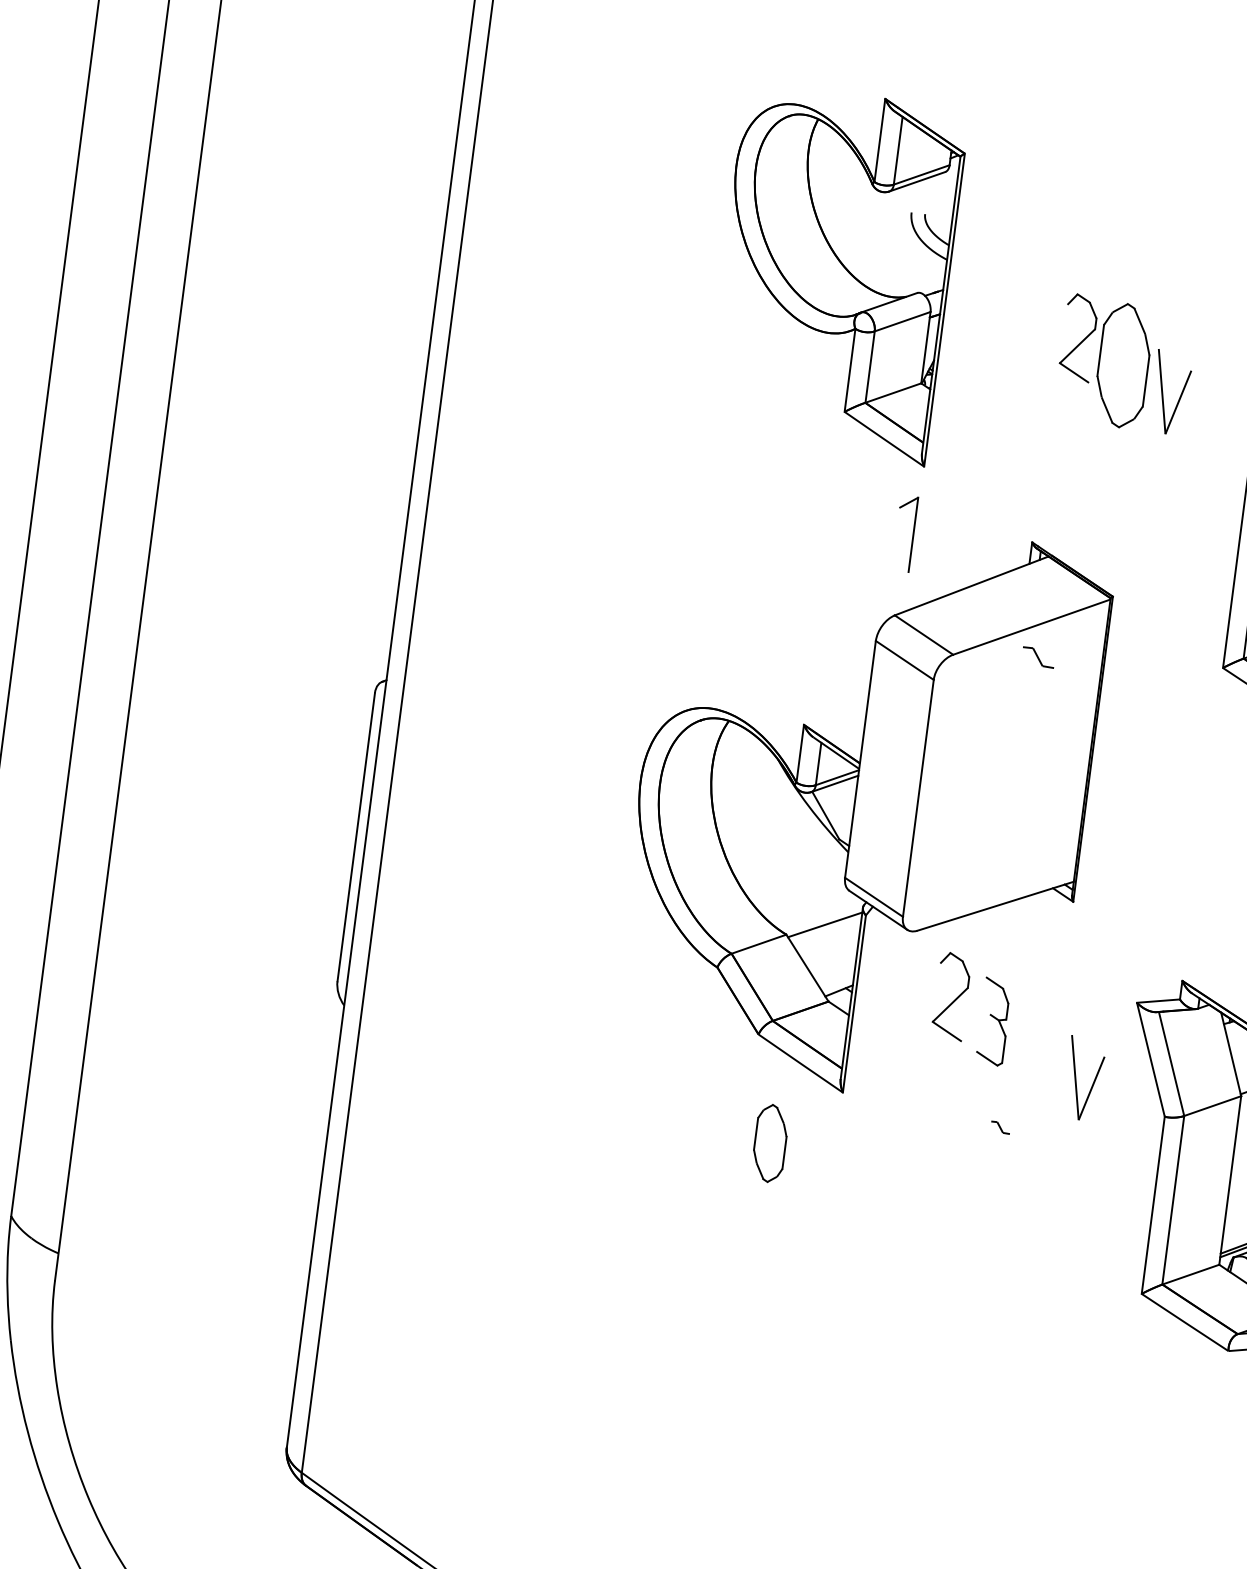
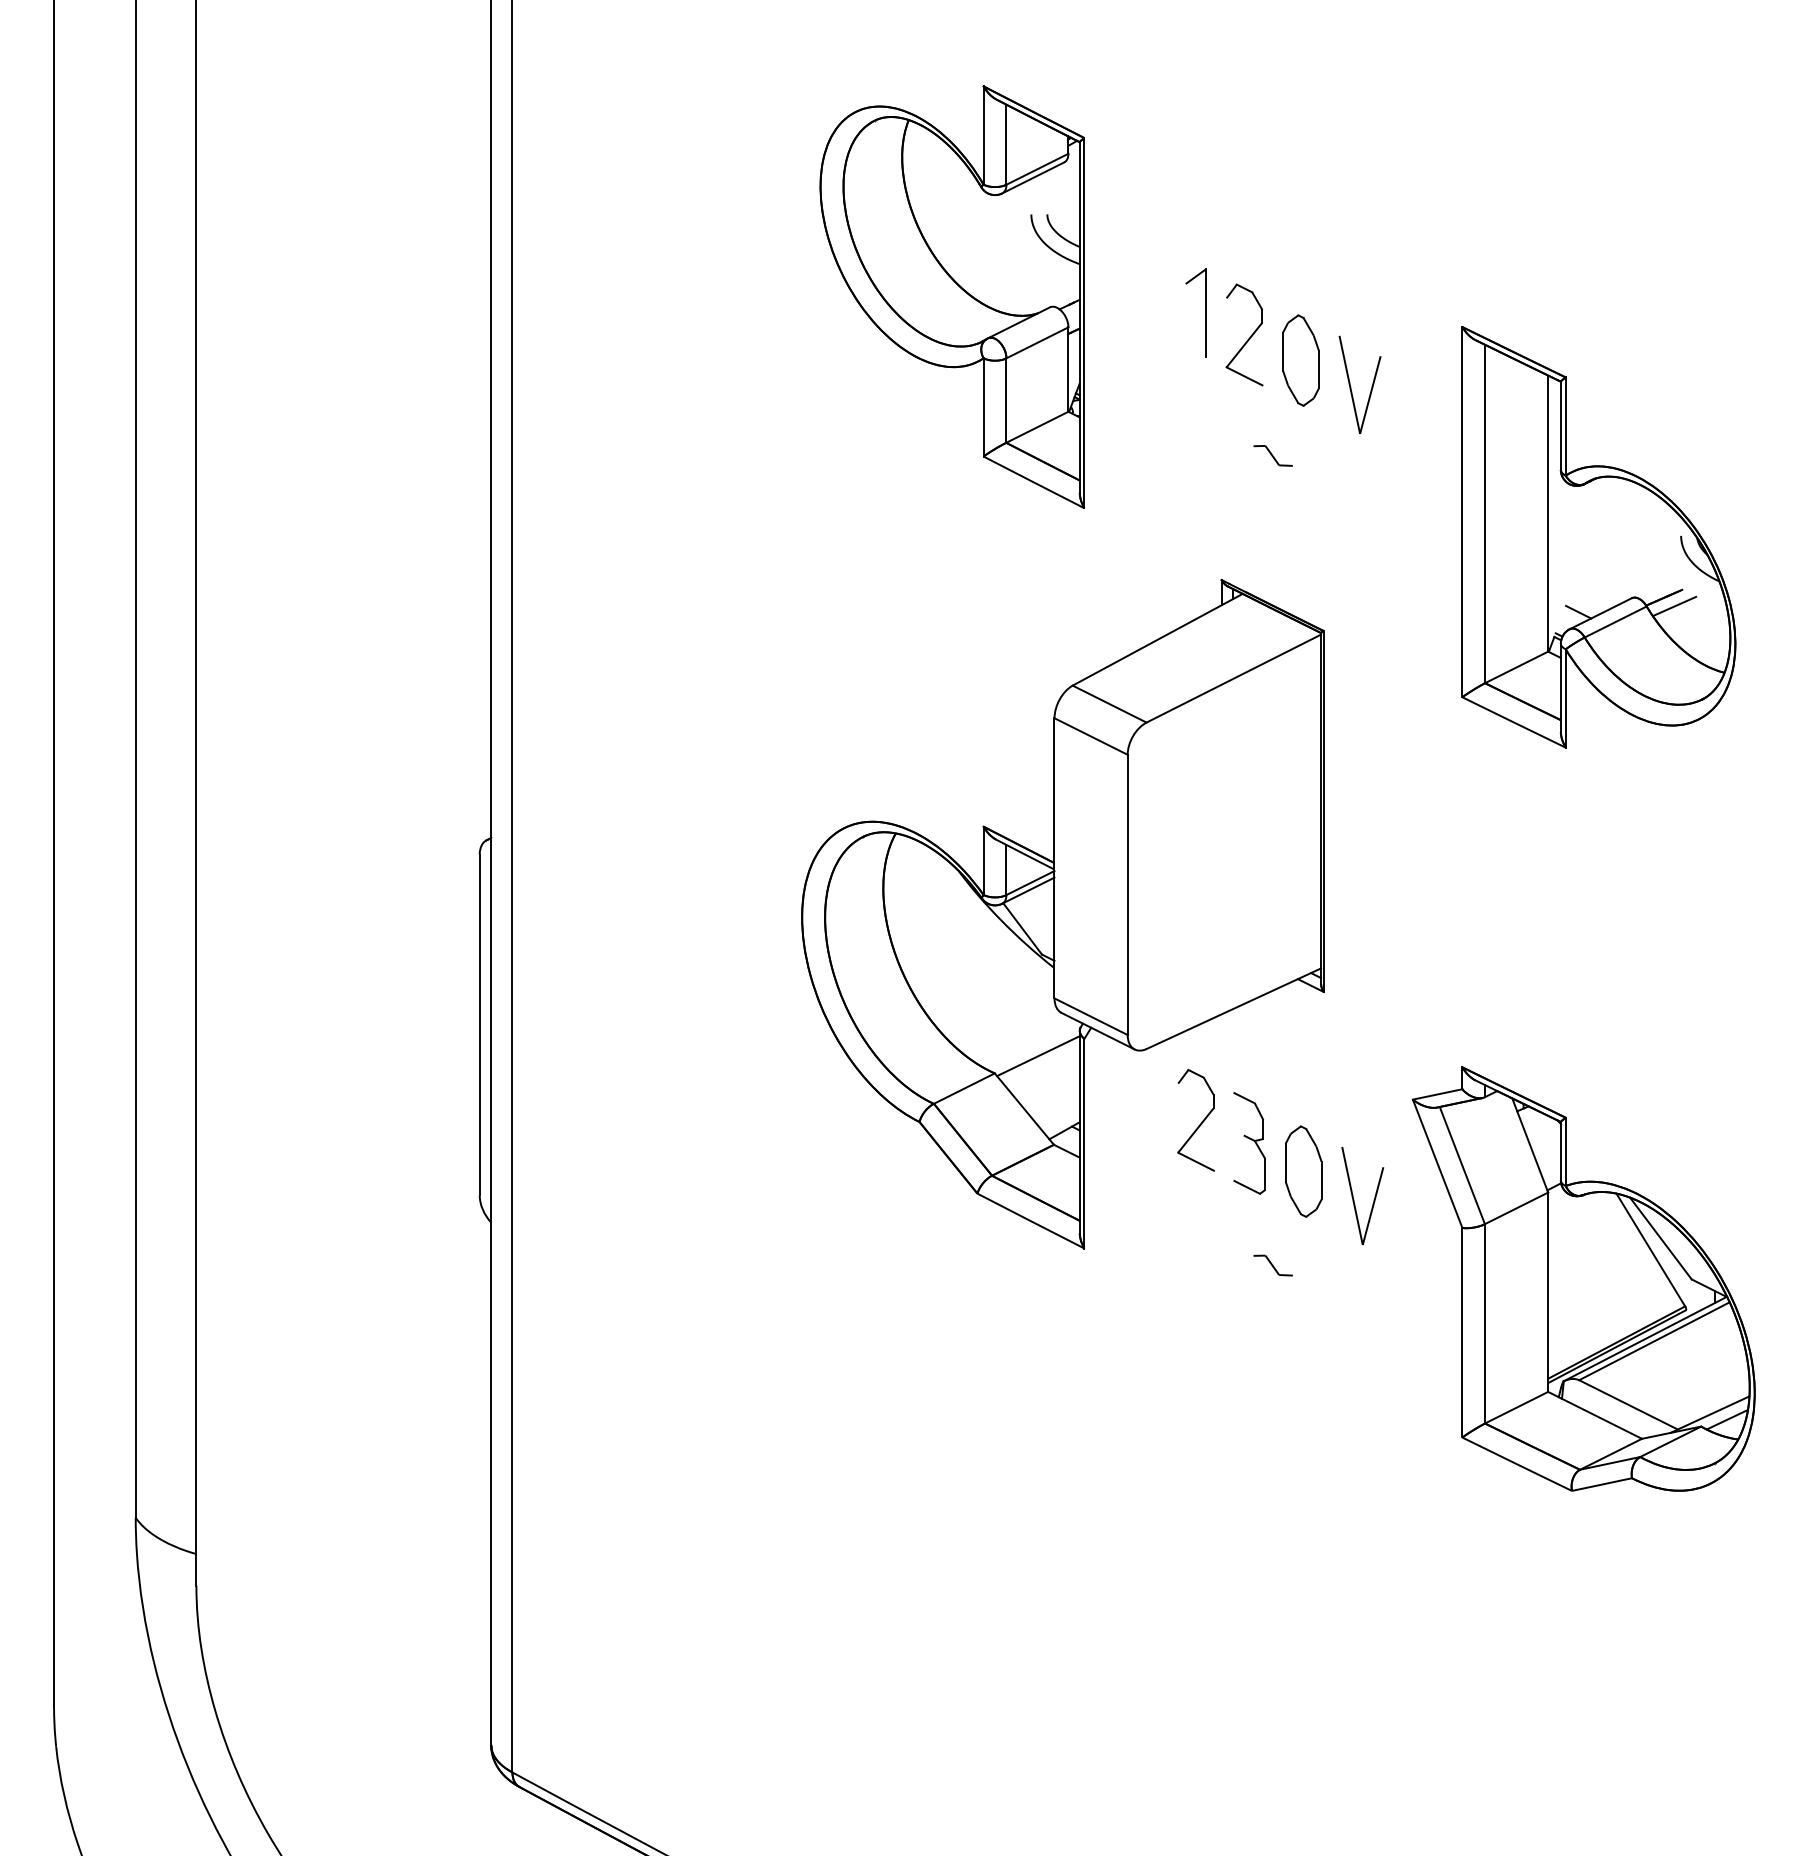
part: (1123, 365) -> (1300, 360), size x0.62
part: (912, 534) -> (1205, 312), moved
part: (1037, 657) -> (1272, 455), moved
part: (1000, 1127) -> (1272, 1265), size x1.67
part: (770, 1143) -> (1303, 1171), moved

